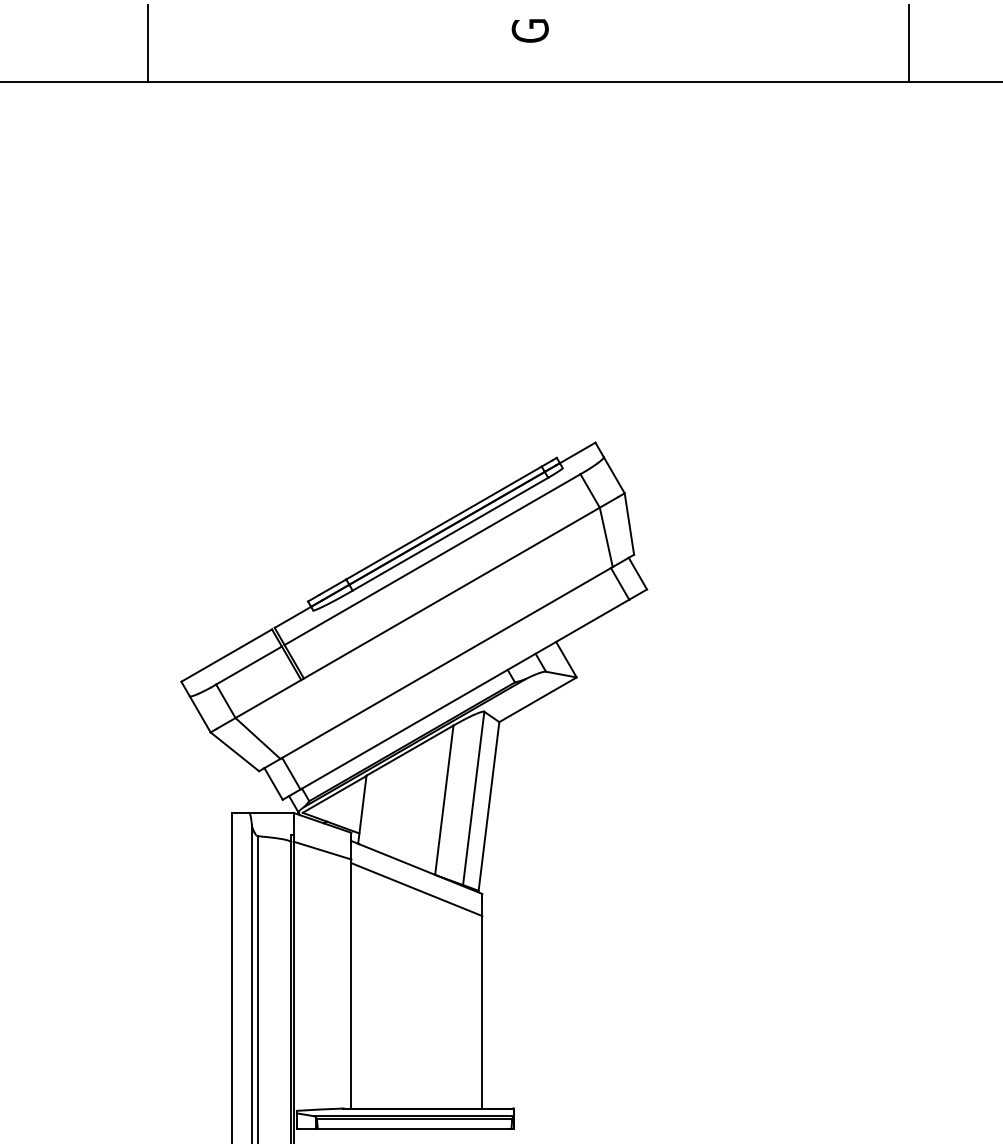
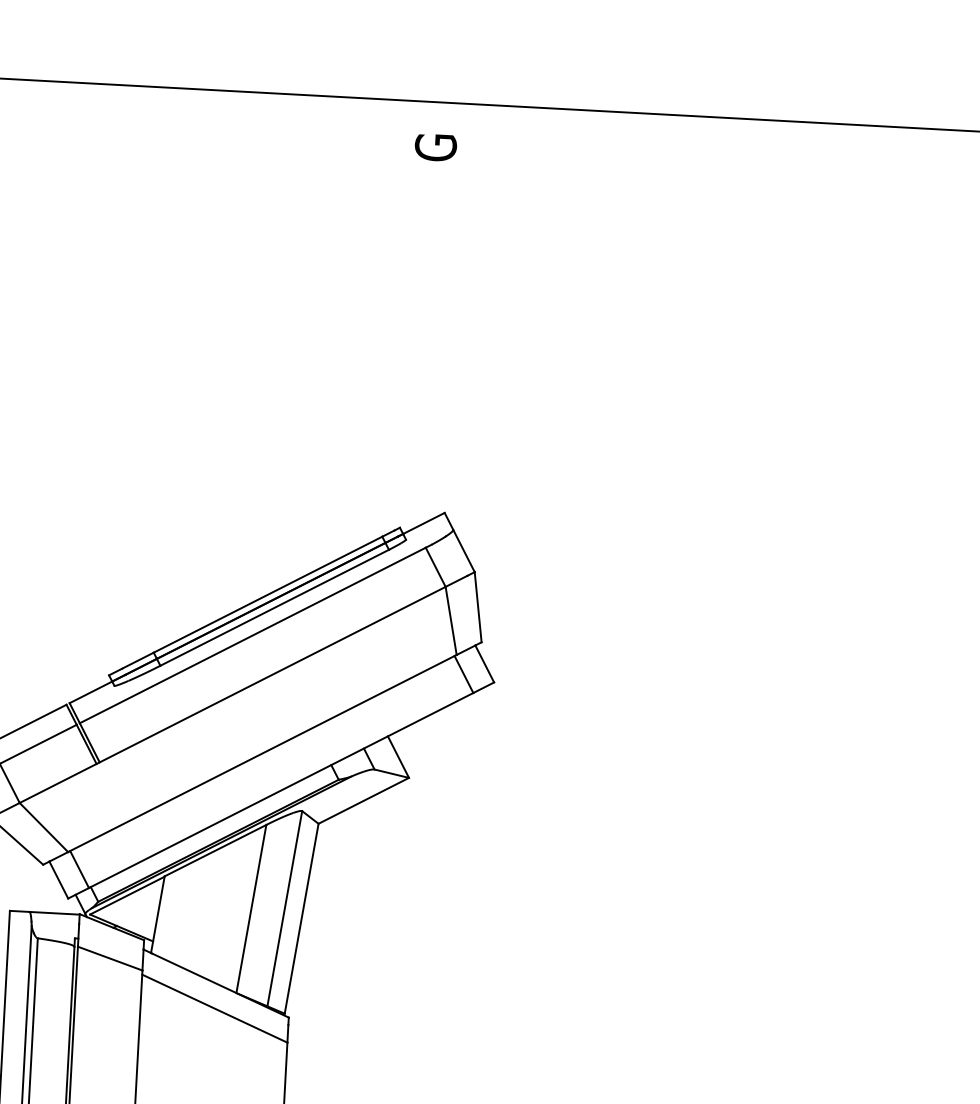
text: (529, 30) -> (434, 147), moved
line: (909, 42) -> (825, 78), removed

